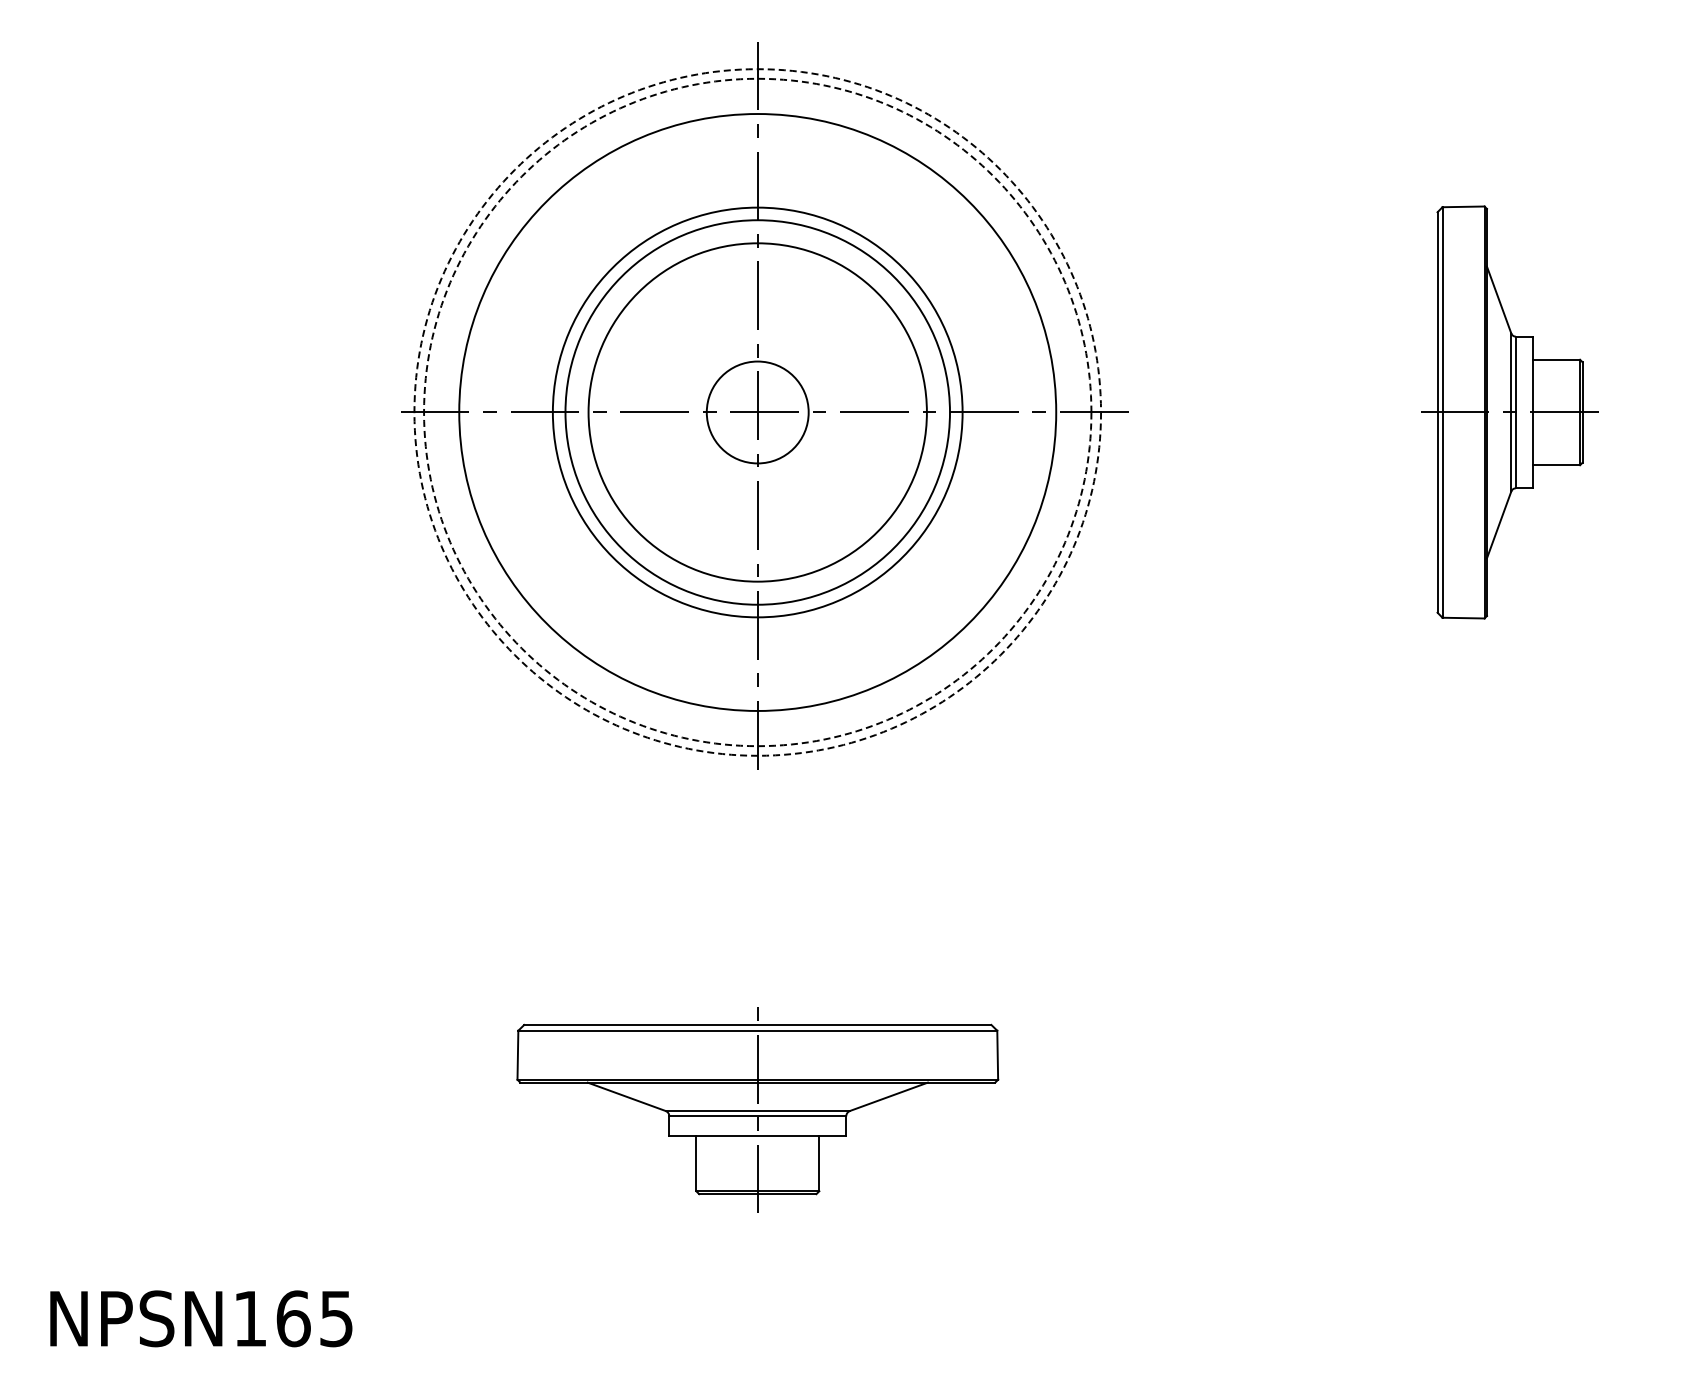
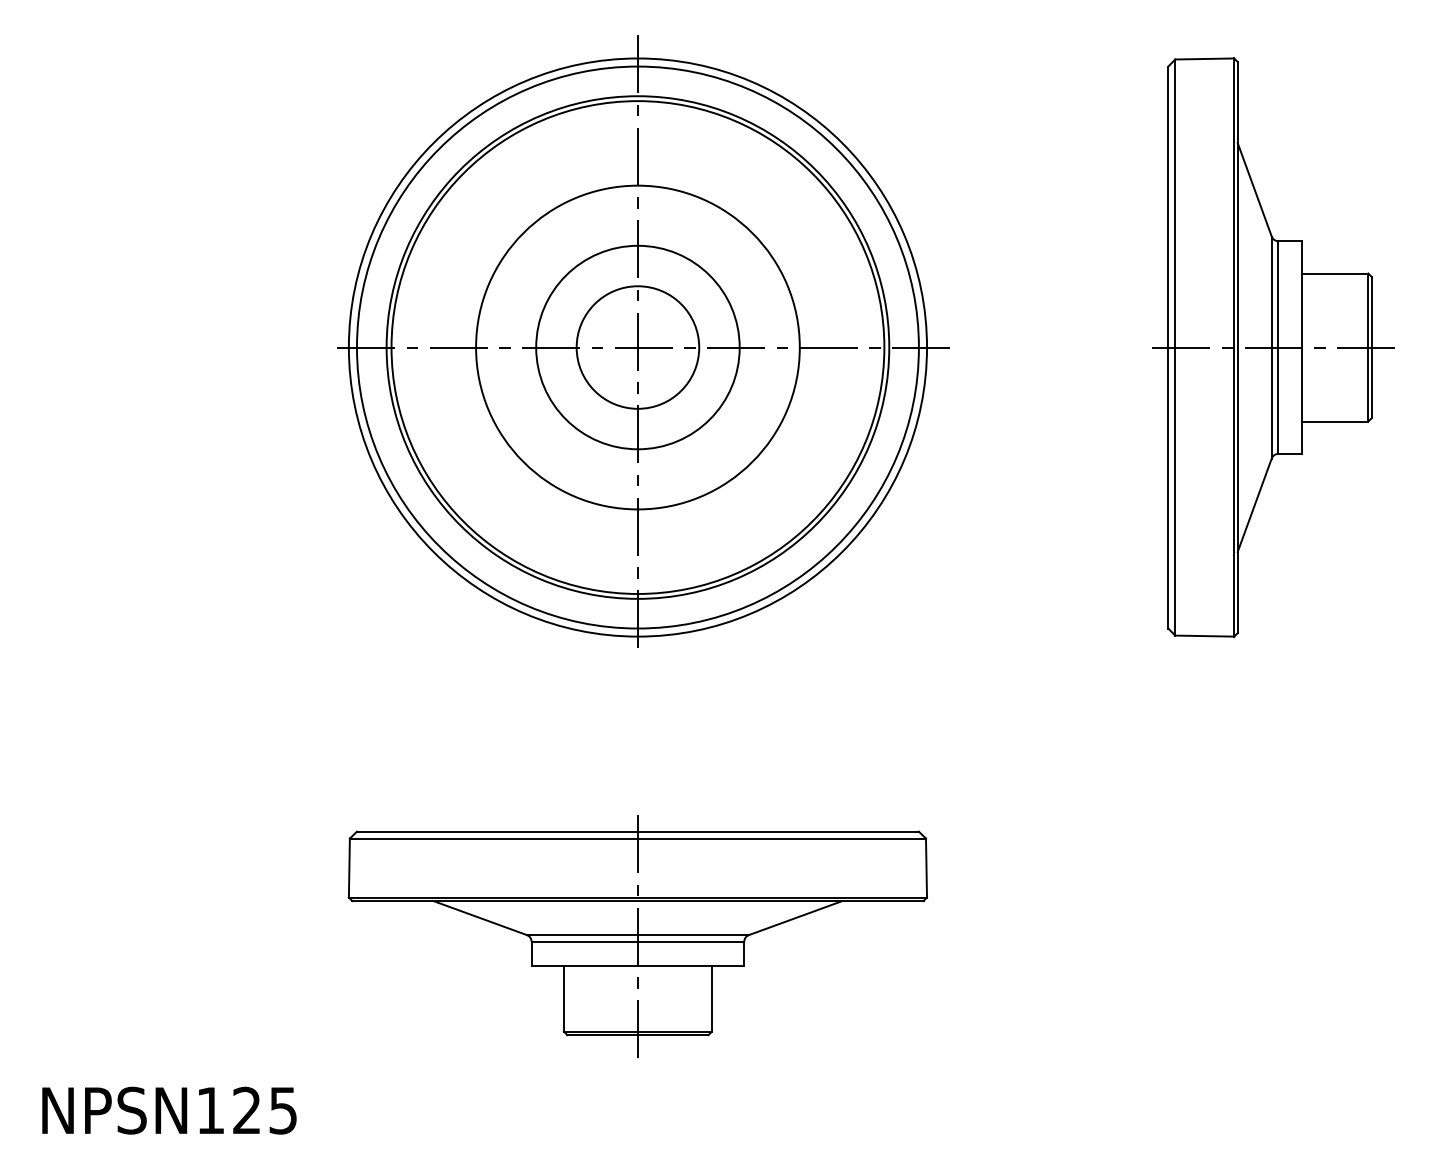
circle: (757, 412) -> (637, 347), dashed -> solid
circle: (757, 412) -> (637, 347), dashed -> solid
circle: (757, 412) -> (637, 347), size x0.71
circle: (757, 412) -> (637, 347), size x1.43
circle: (757, 412) -> (637, 347), size x1.43
part: (1512, 412) -> (1273, 347), size x1.67
part: (757, 1112) -> (637, 936), size x1.43
text: (293, 1318) -> (247, 1110), NPSN165 -> NPSN125

